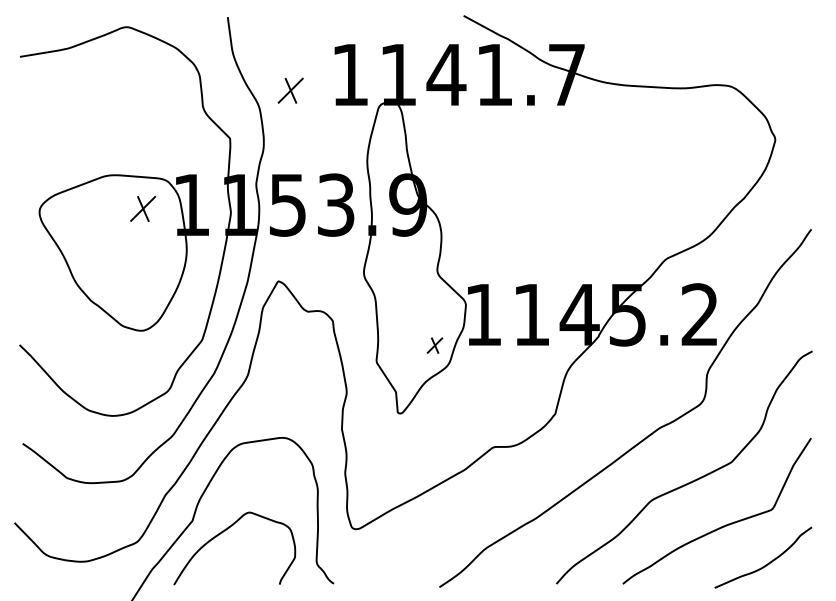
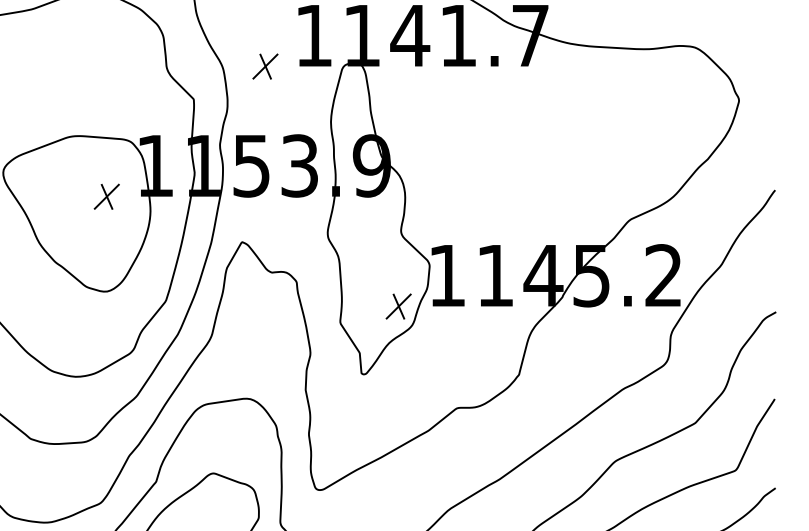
part: (290, 90) -> (265, 66), moved
part: (142, 208) -> (106, 196), moved
part: (434, 345) -> (398, 306), size x1.67

